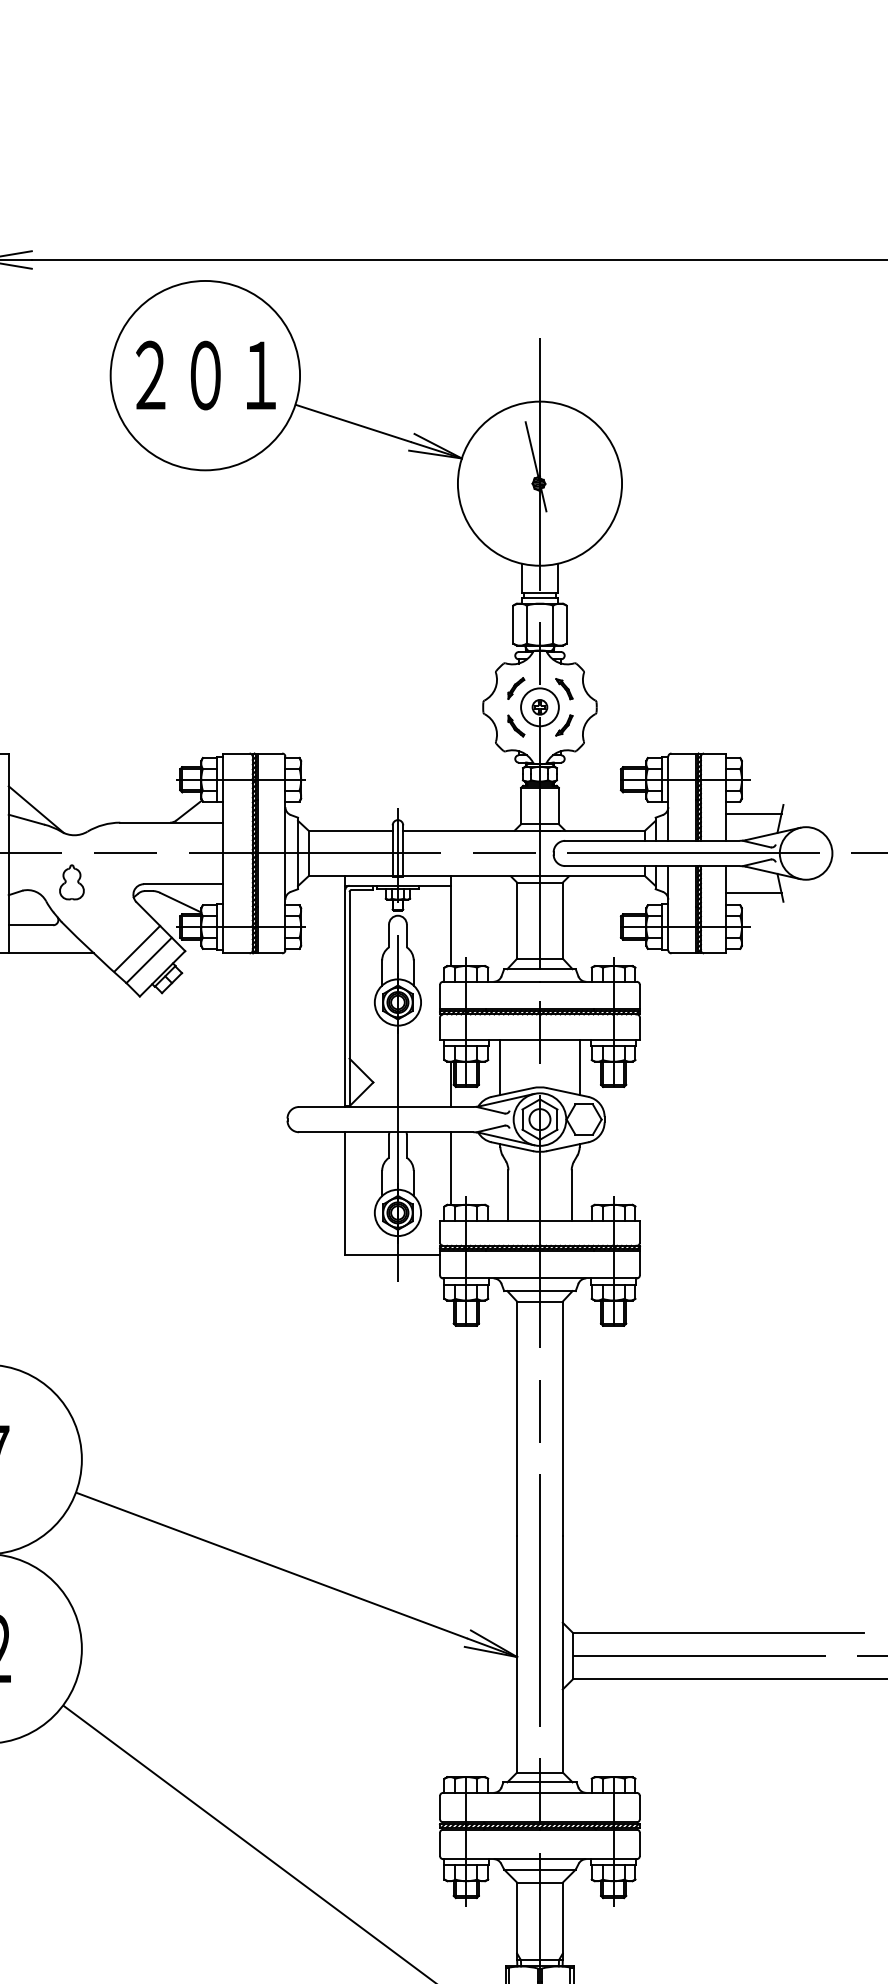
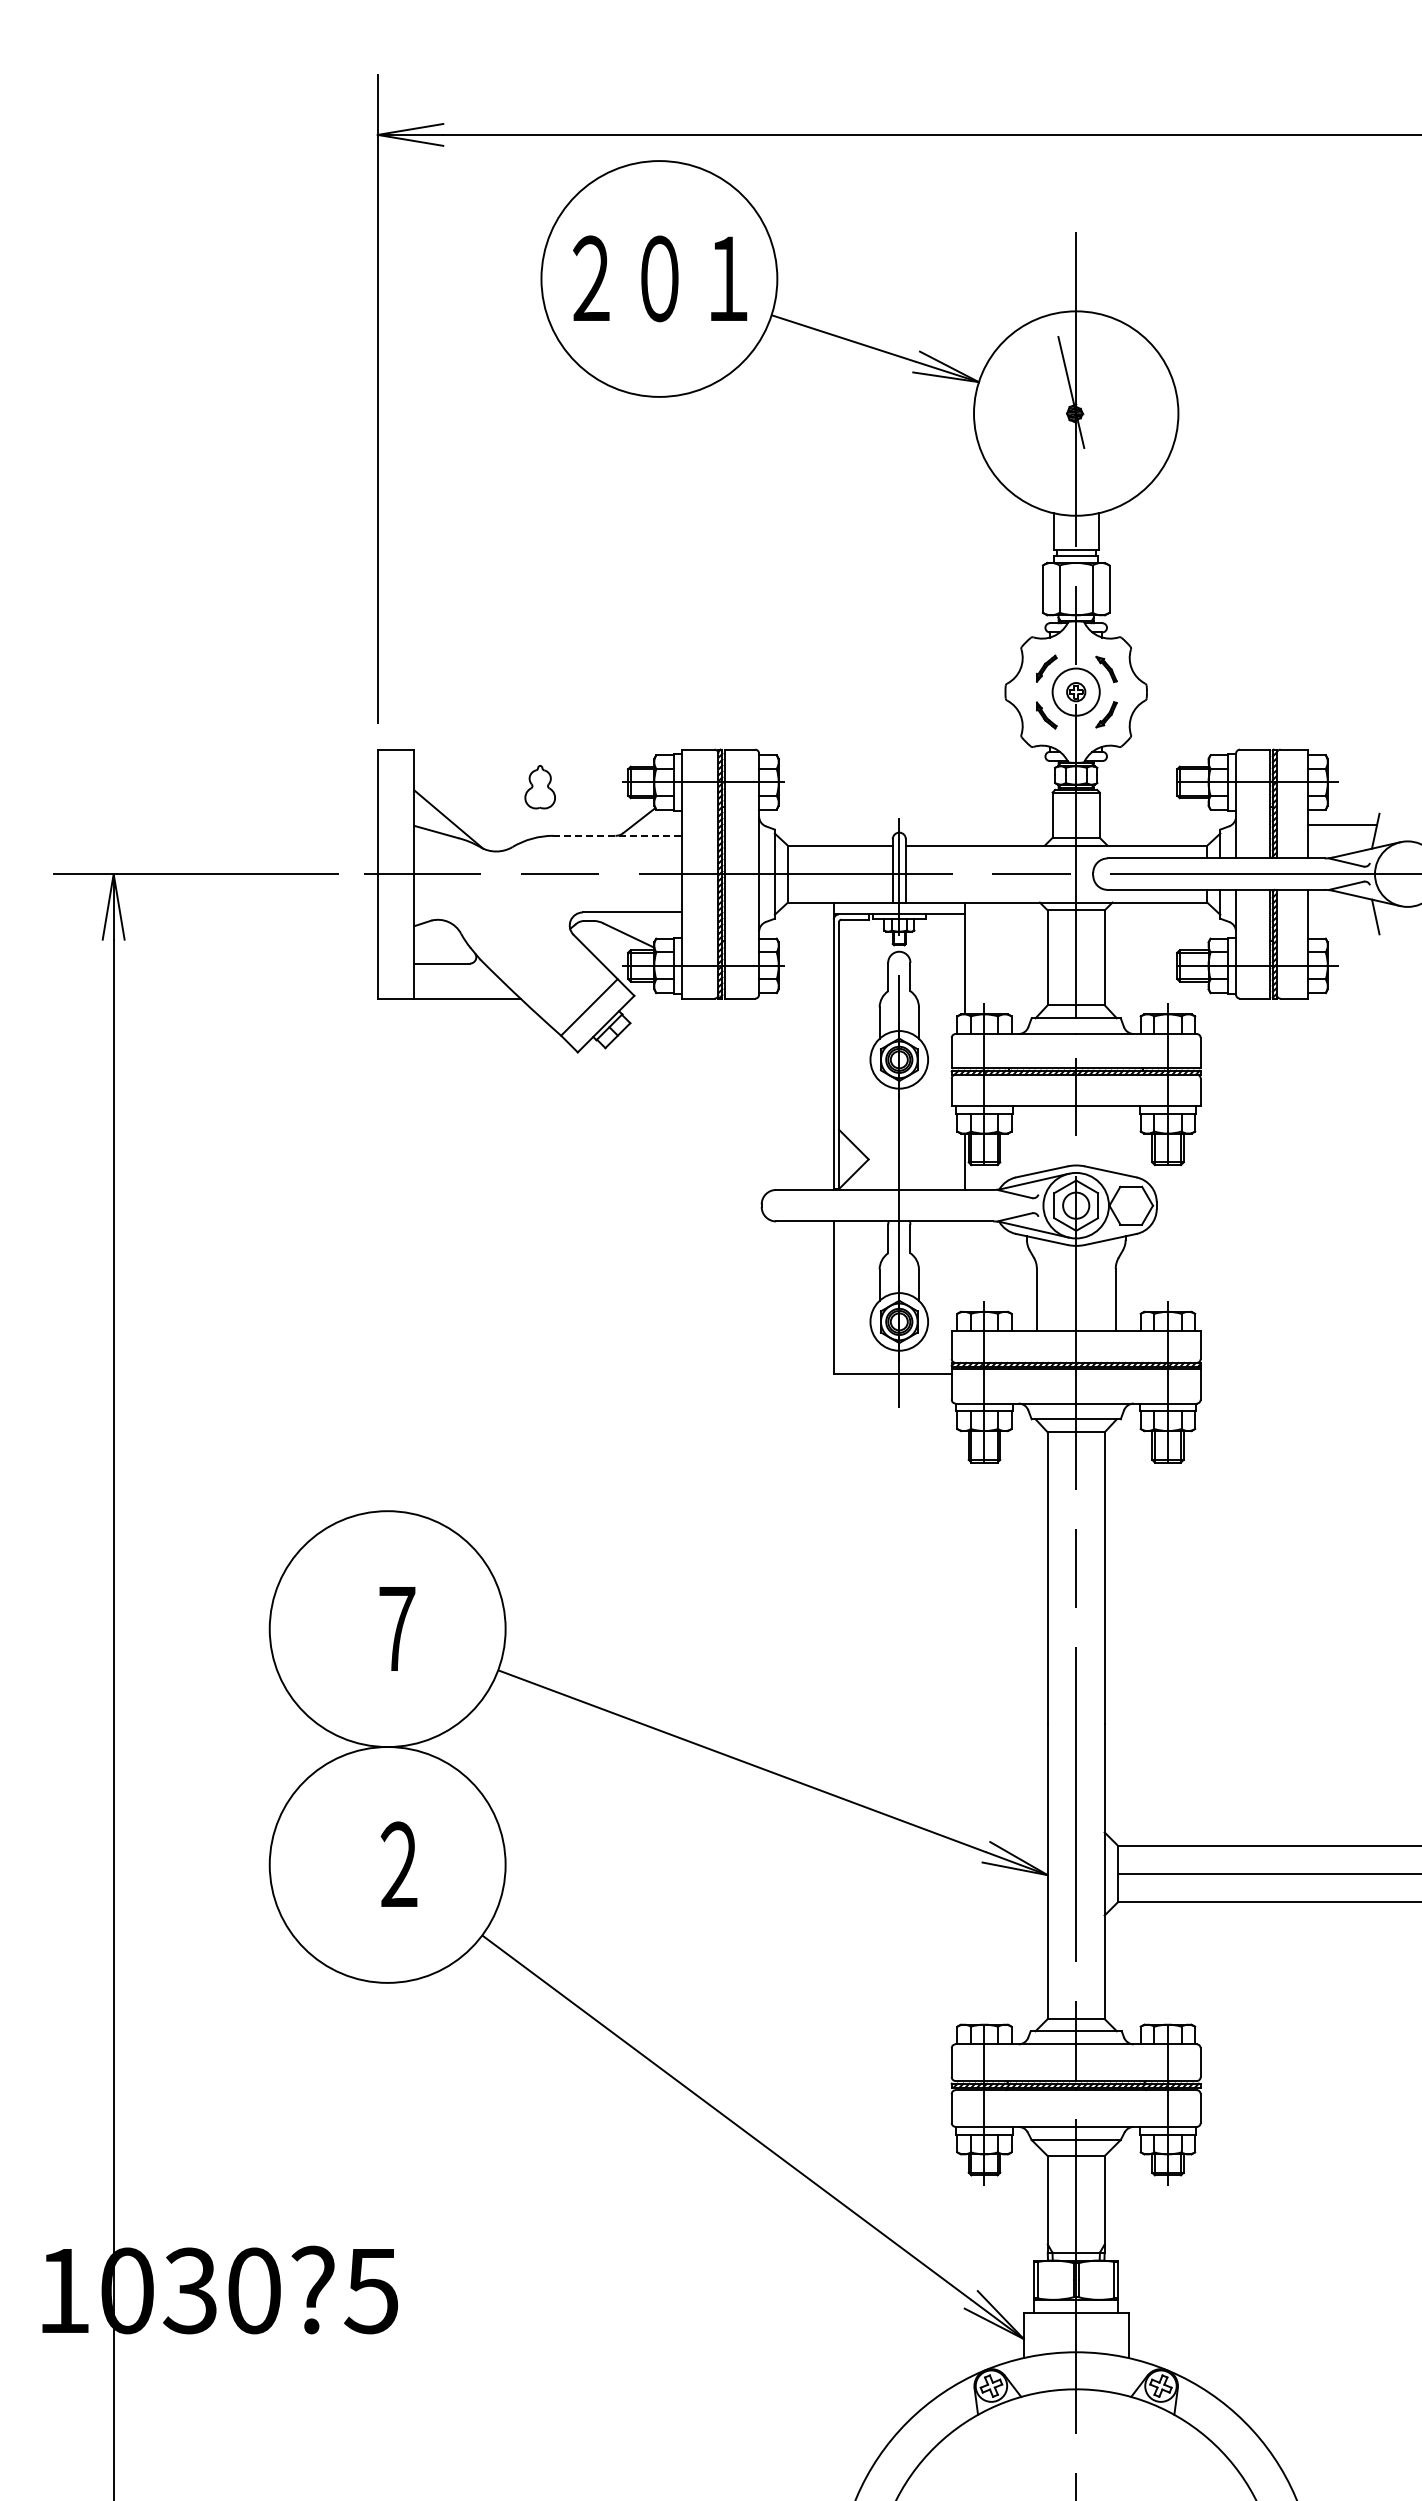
line: (172, 822) -> (618, 835), solid -> dashed
part: (71, 882) -> (539, 787), moved
line: (753, 893) -> (1342, 923), removed
line: (137, 948) -> (574, 992), removed
line: (500, 1067) -> (1026, 1140), removed
line: (579, 1067) -> (1125, 1140), removed
line: (450, 1168) -> (964, 1266), removed

